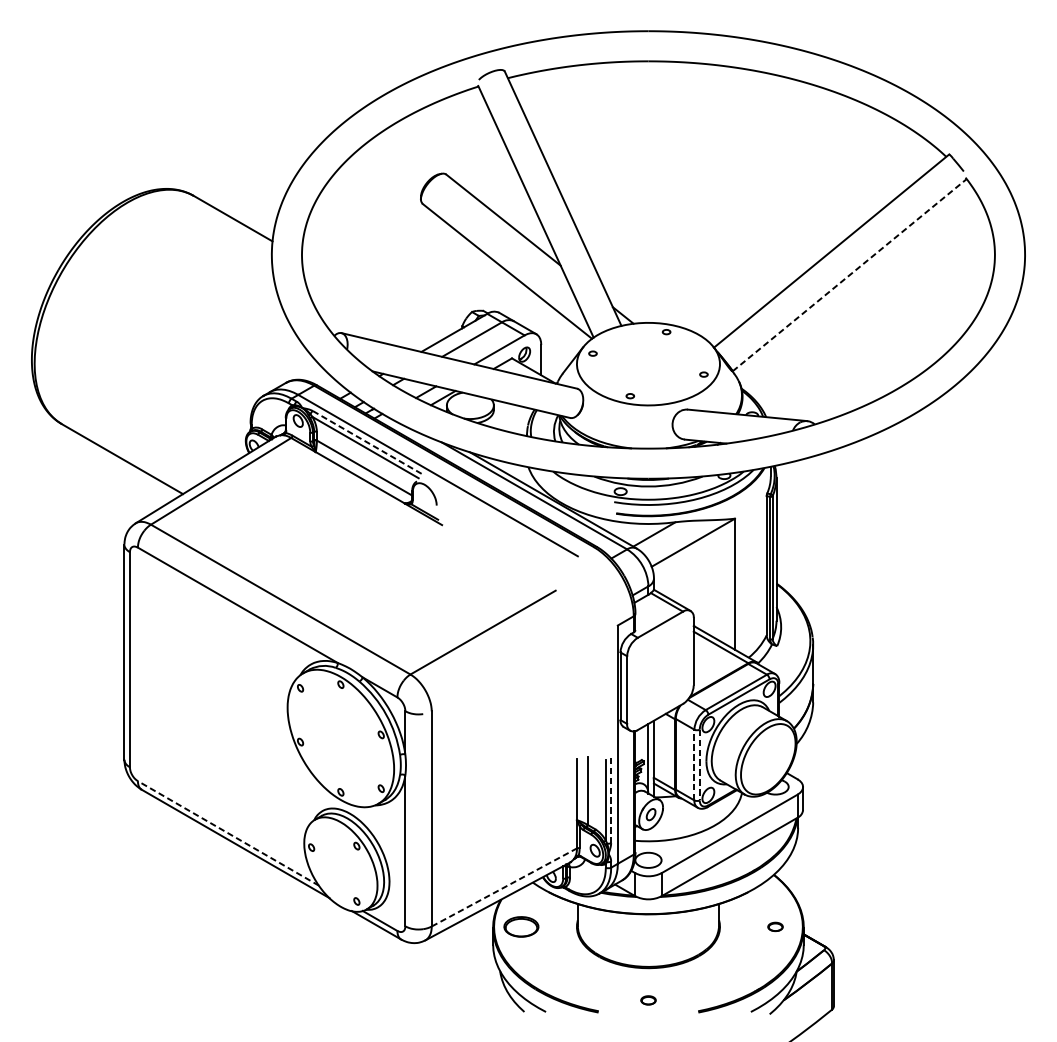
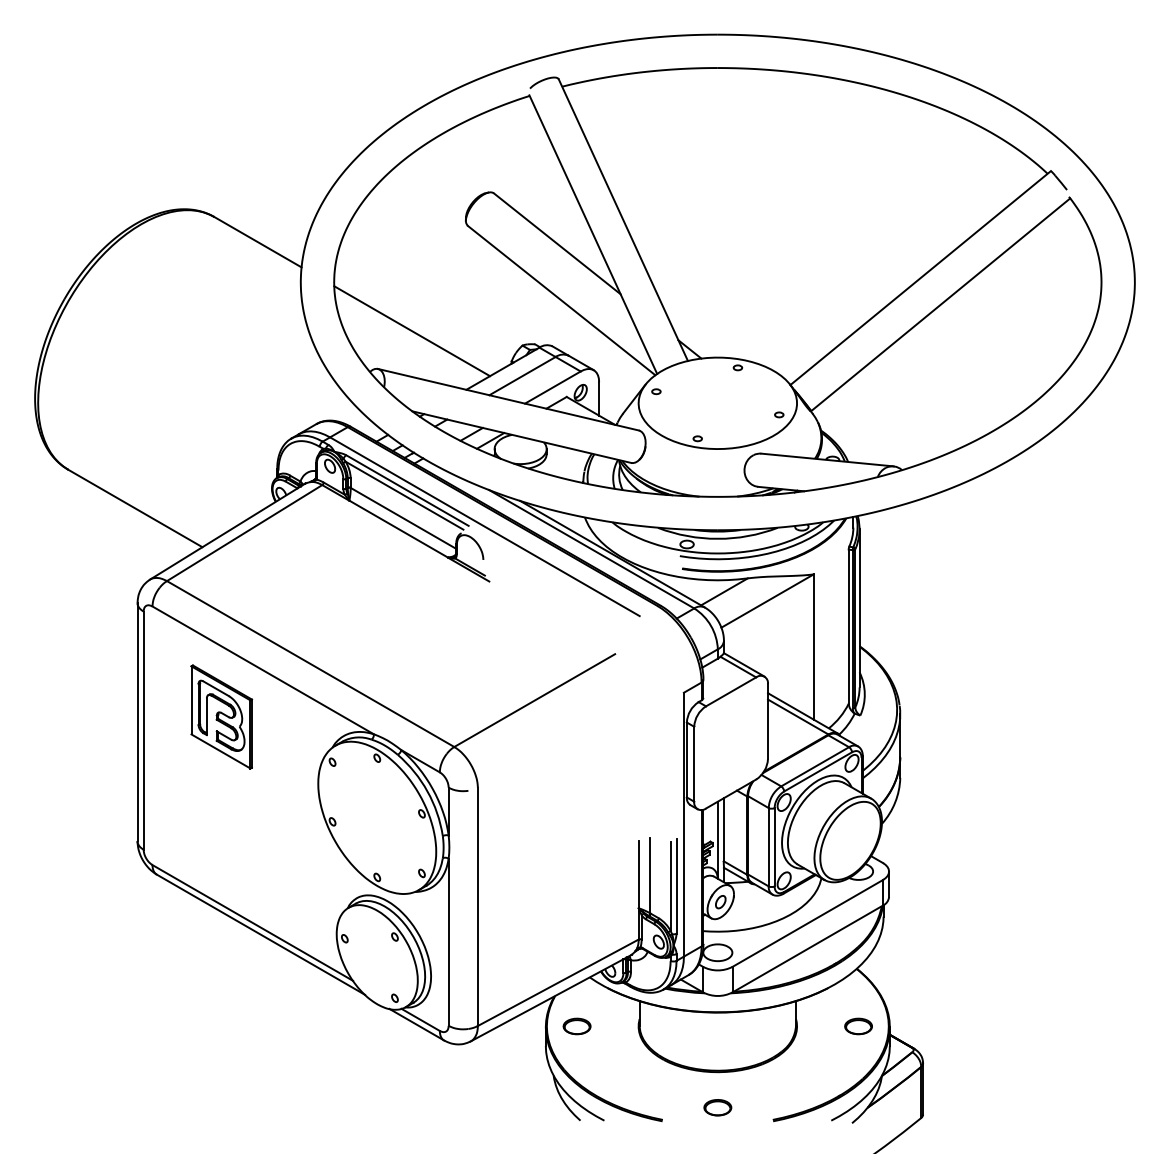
line: (849, 274) -> (940, 304), dashed -> solid
line: (372, 299) -> (412, 331), added
line: (368, 442) -> (407, 490), dashed -> solid
part: (200, 646) -> (221, 716), added
line: (694, 764) -> (768, 846), dashed -> solid
line: (699, 765) -> (774, 847), dashed -> solid
line: (611, 800) -> (676, 886), dashed -> solid
line: (228, 833) -> (252, 922), dashed -> solid
line: (504, 887) -> (558, 982), dashed -> solid
part: (520, 926) -> (576, 1026), size x0.71
part: (775, 926) -> (858, 1026), size x1.67
part: (648, 1000) -> (717, 1107), size x1.67

